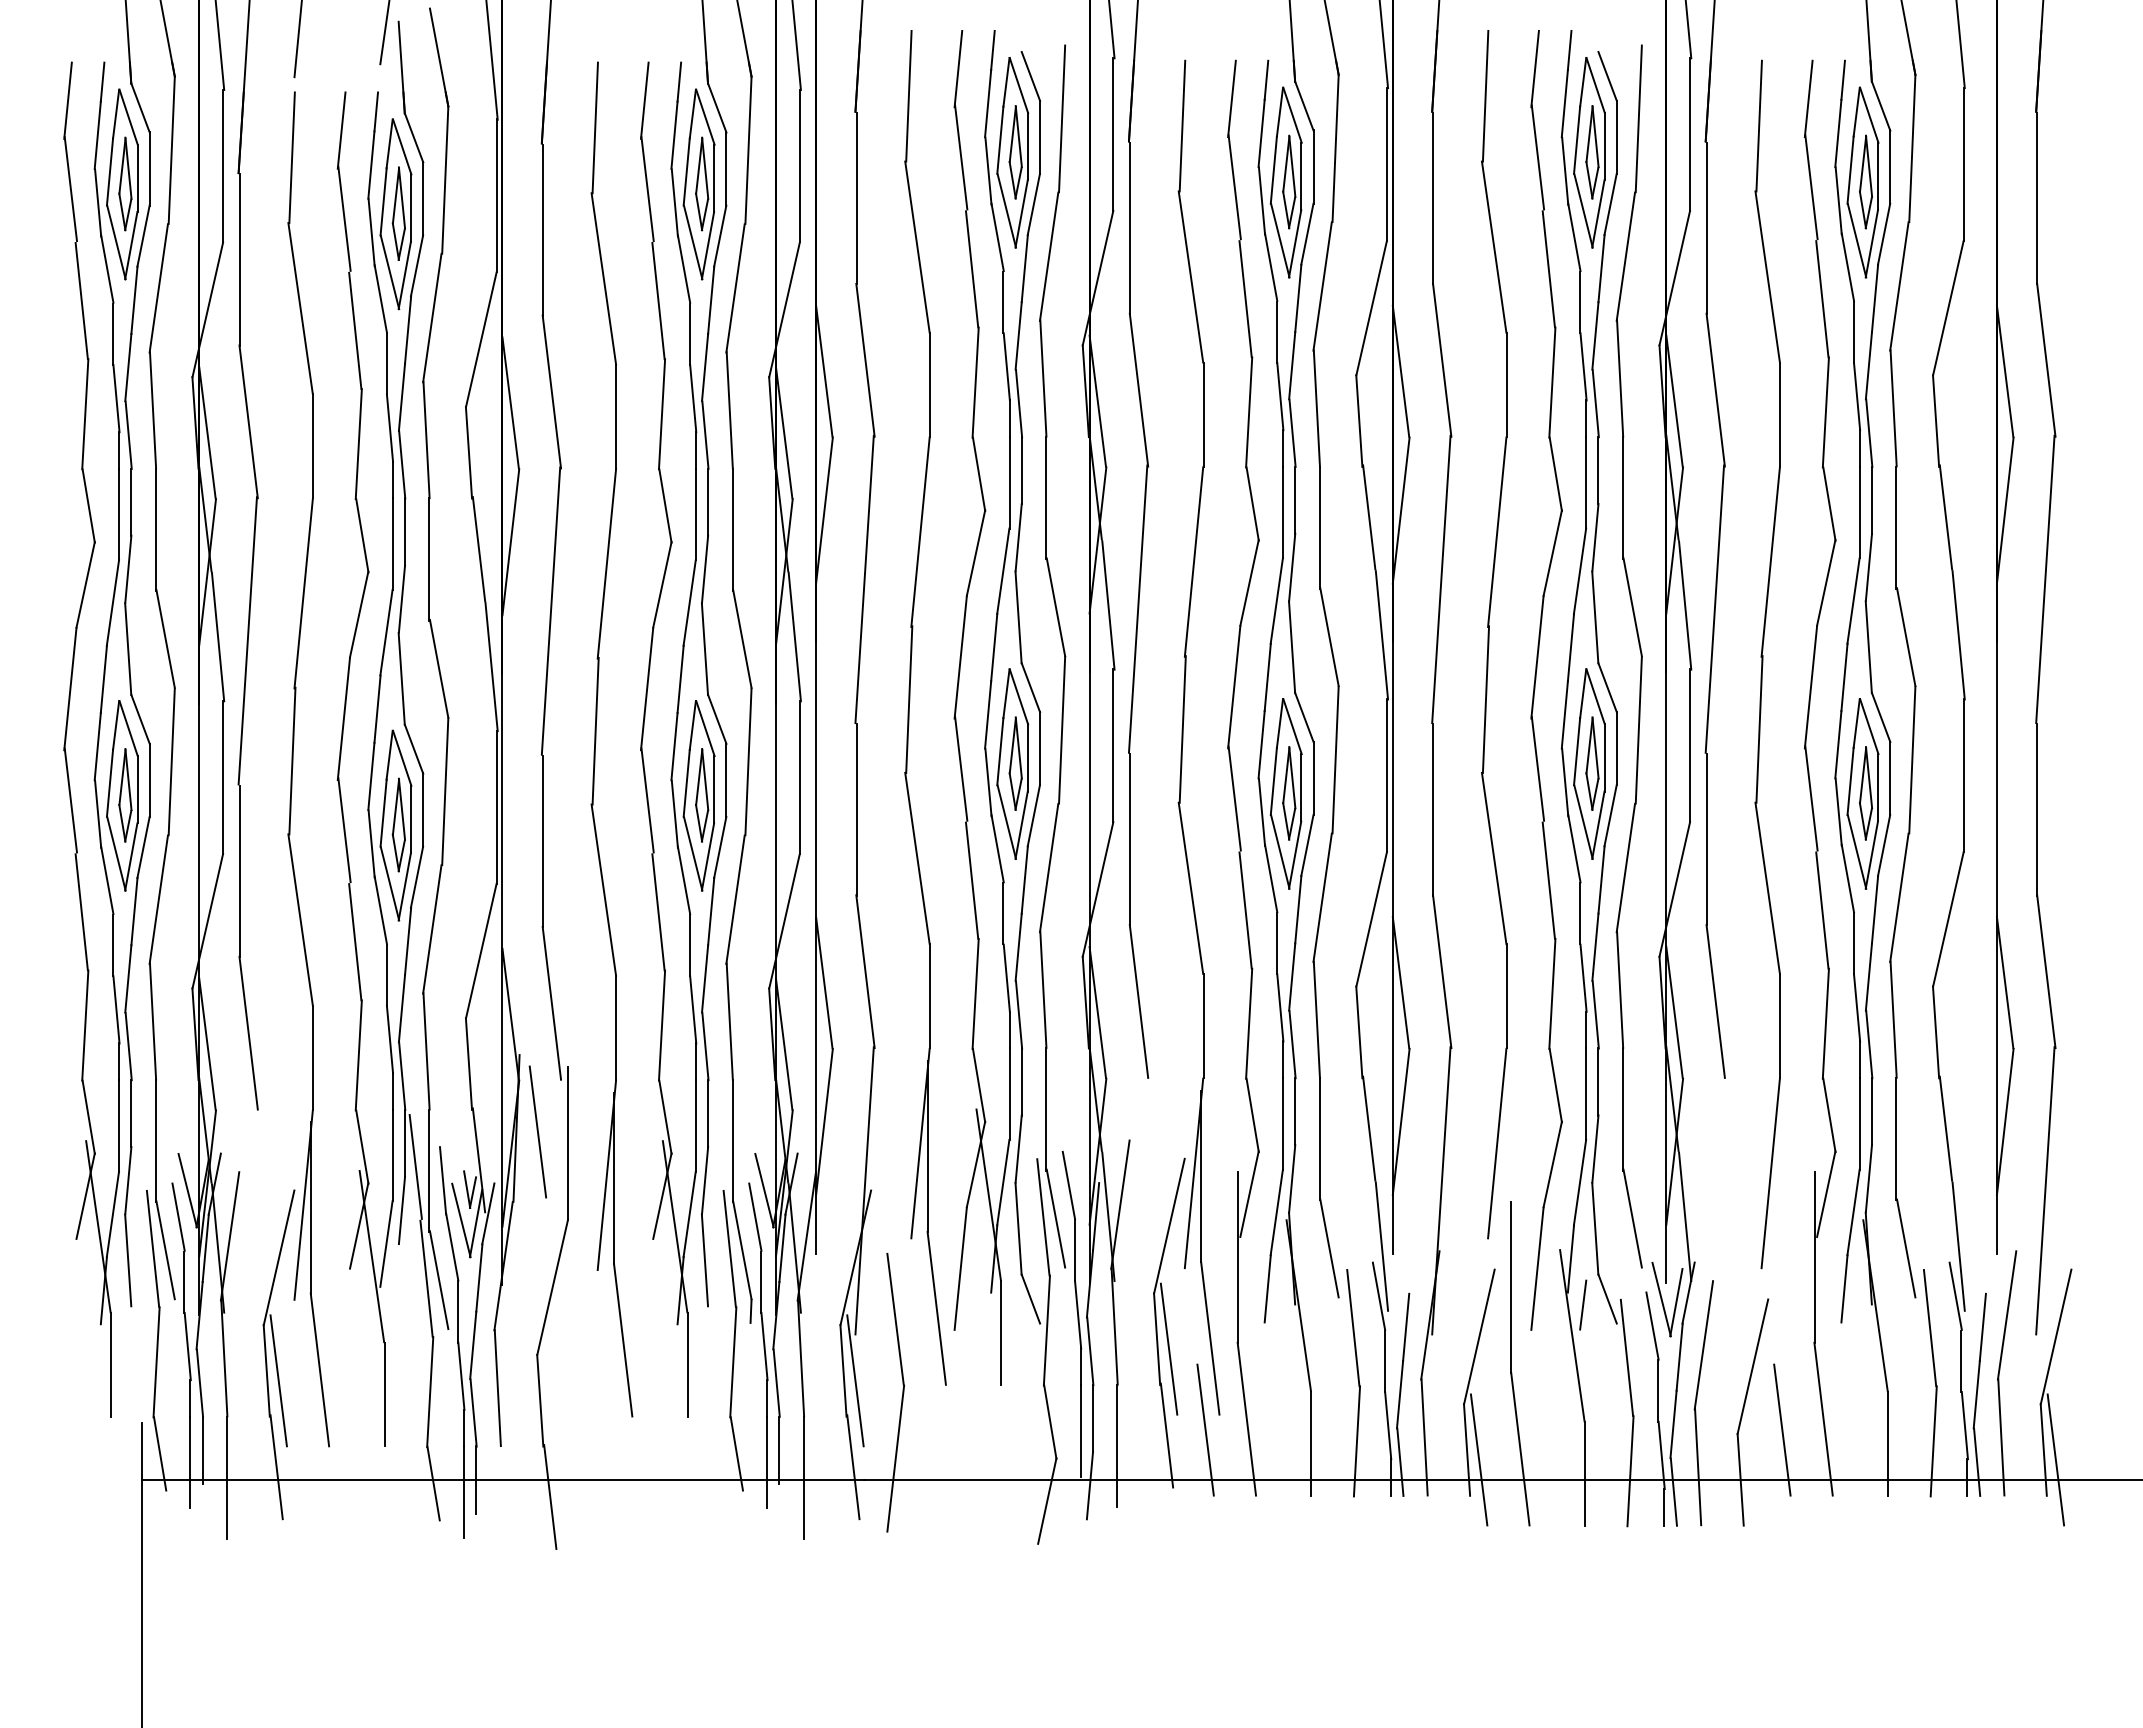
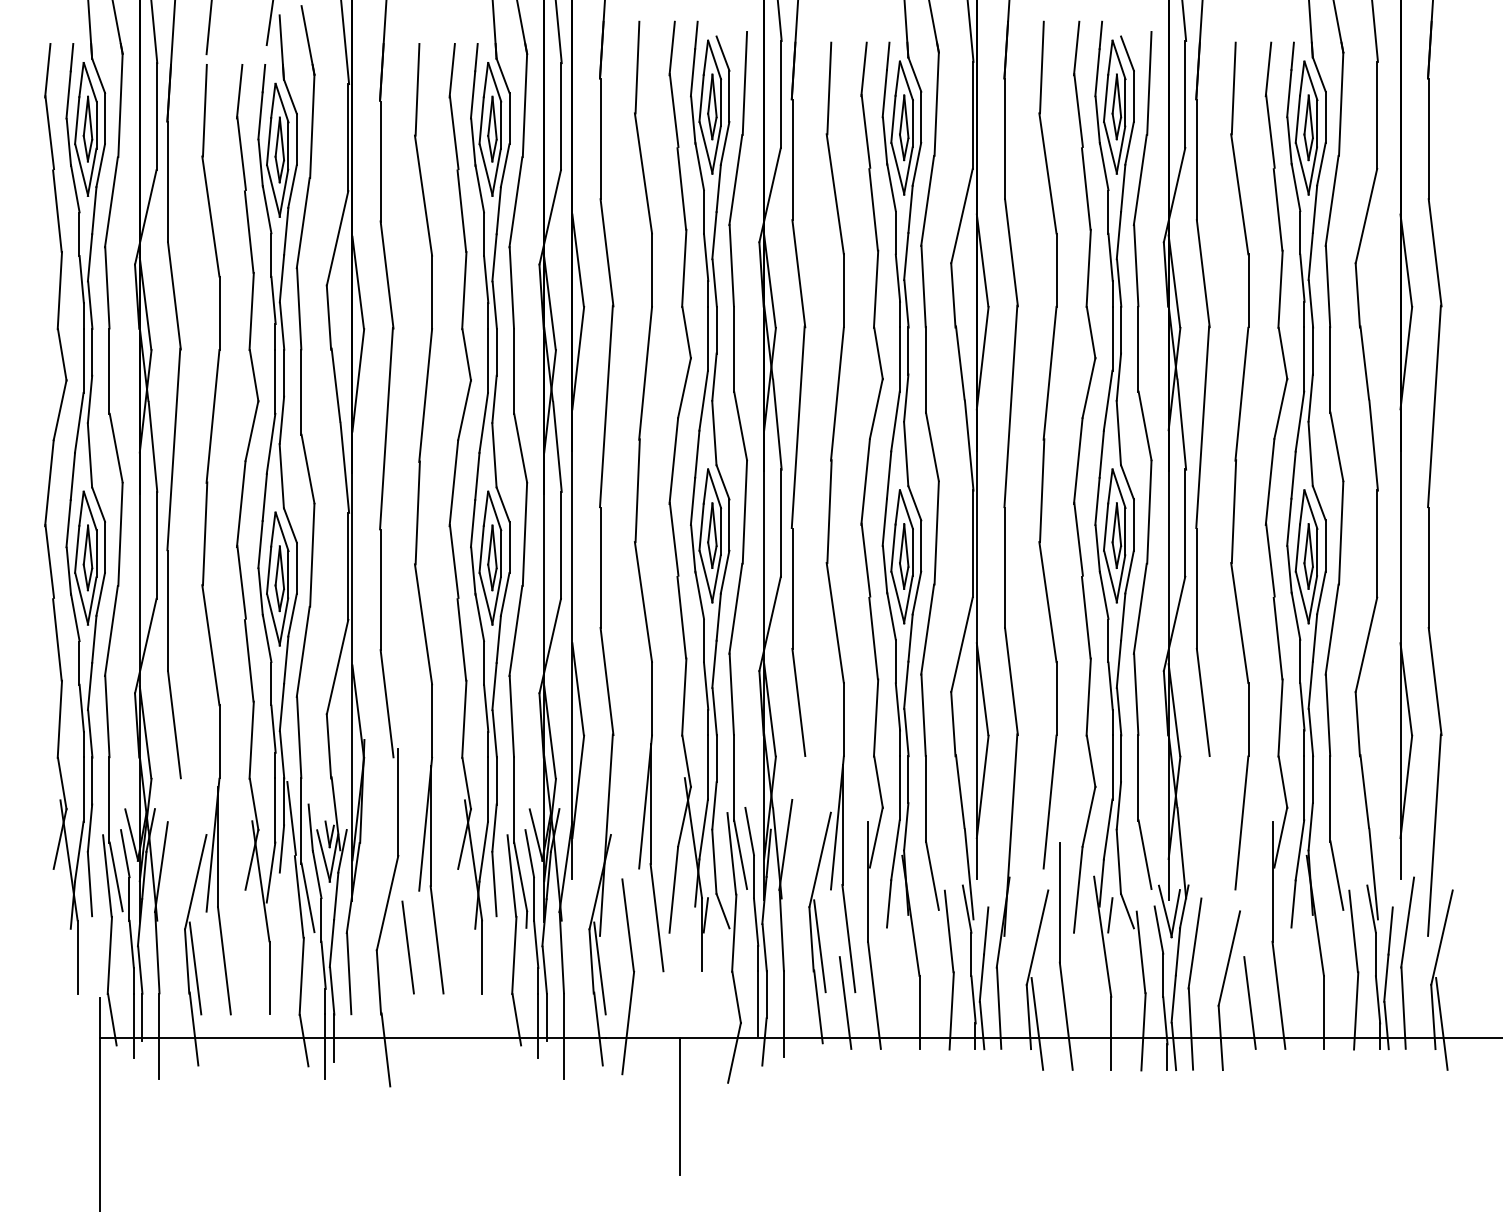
line: (537, 1131) -> (407, 947), moved
line: (1006, 1304) -> (705, 914), added
line: (968, 1578) -> (679, 1107), added

